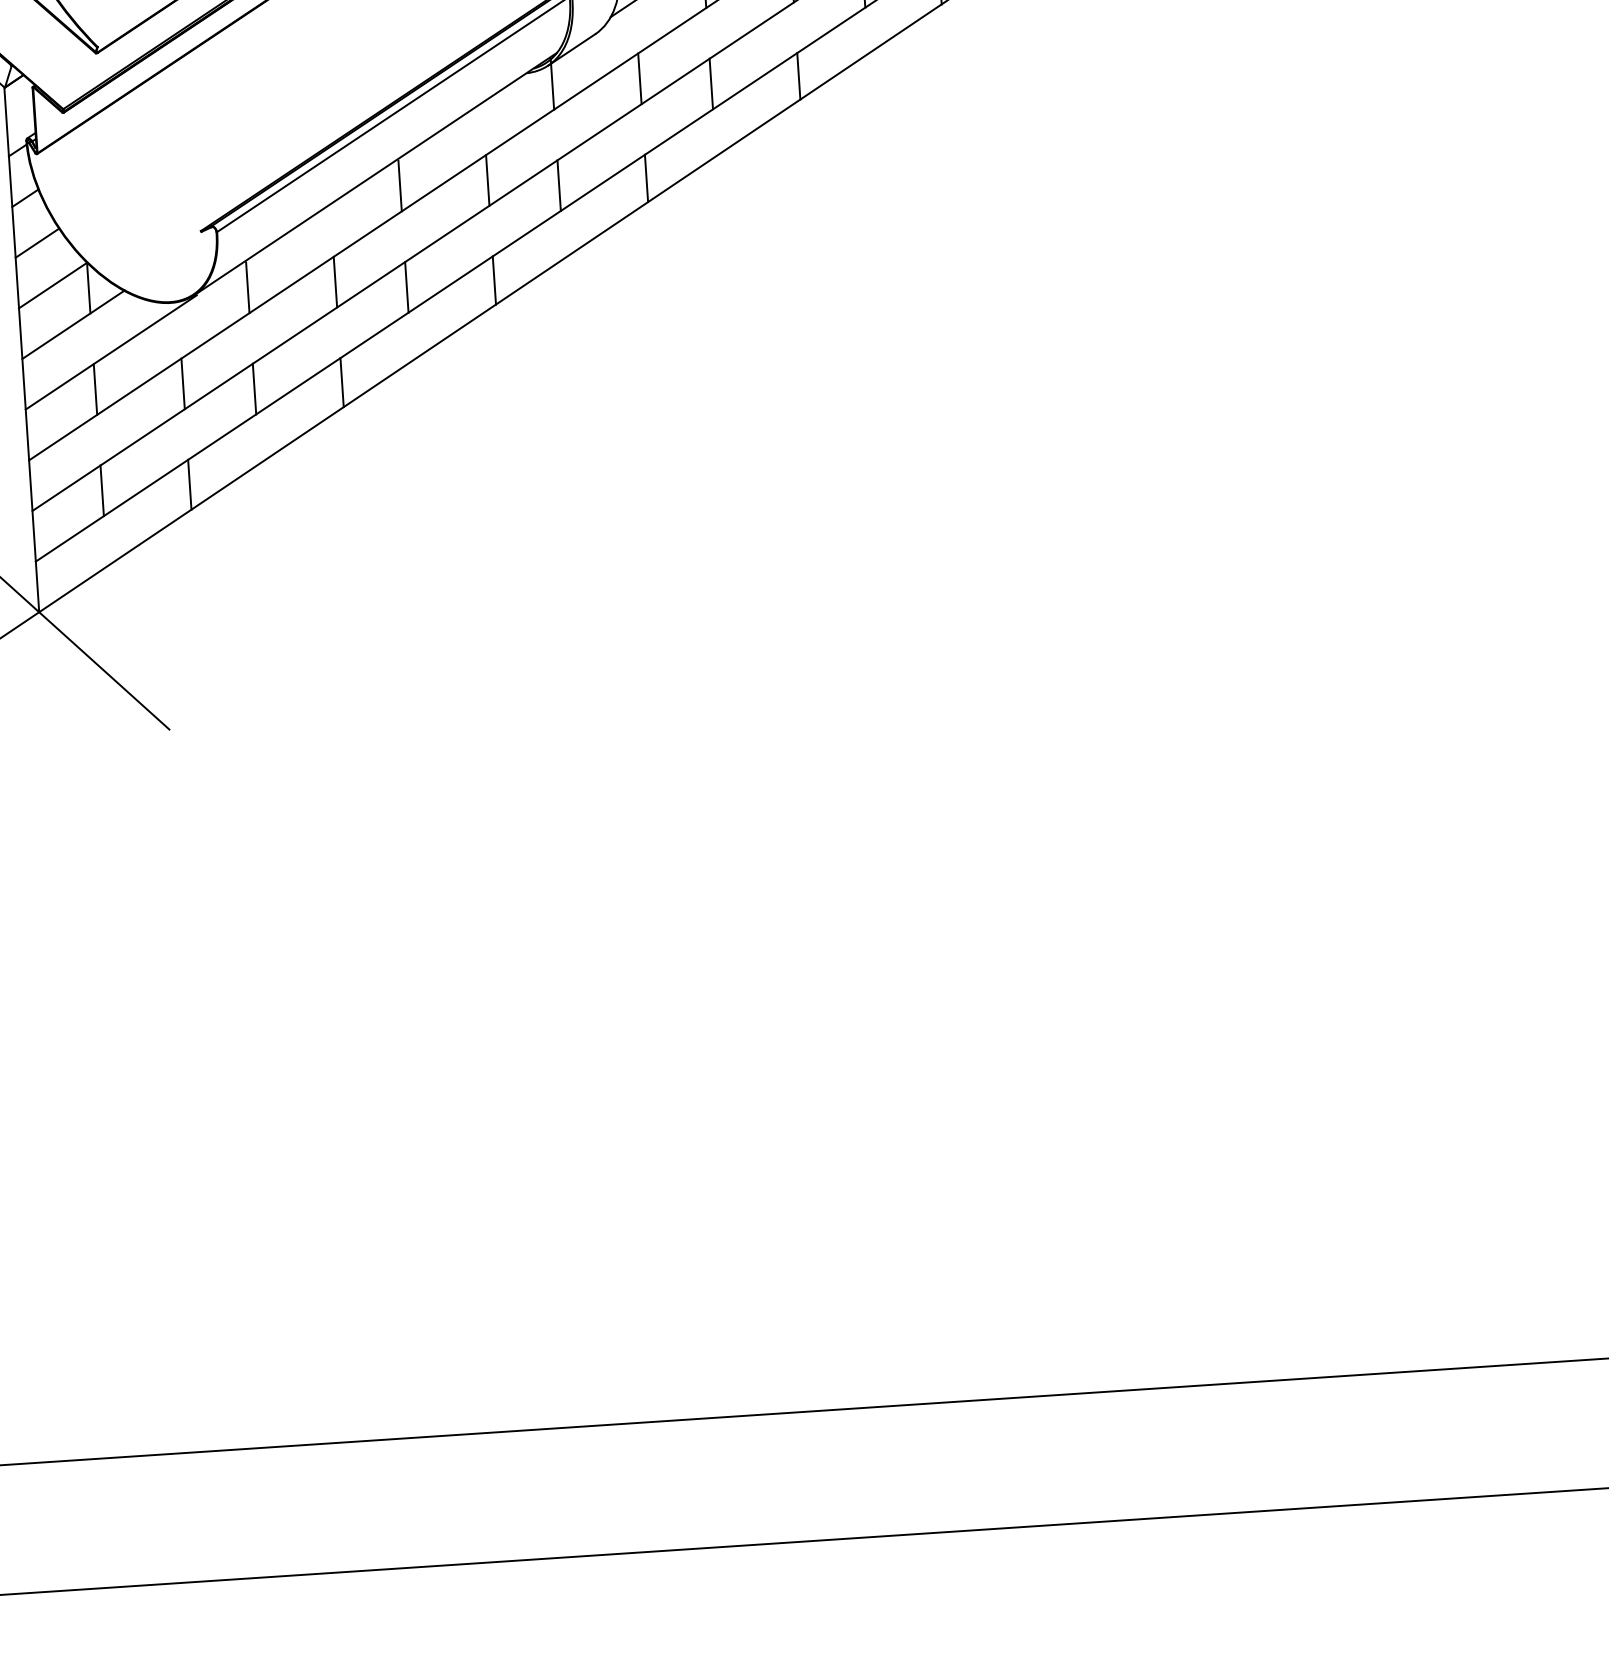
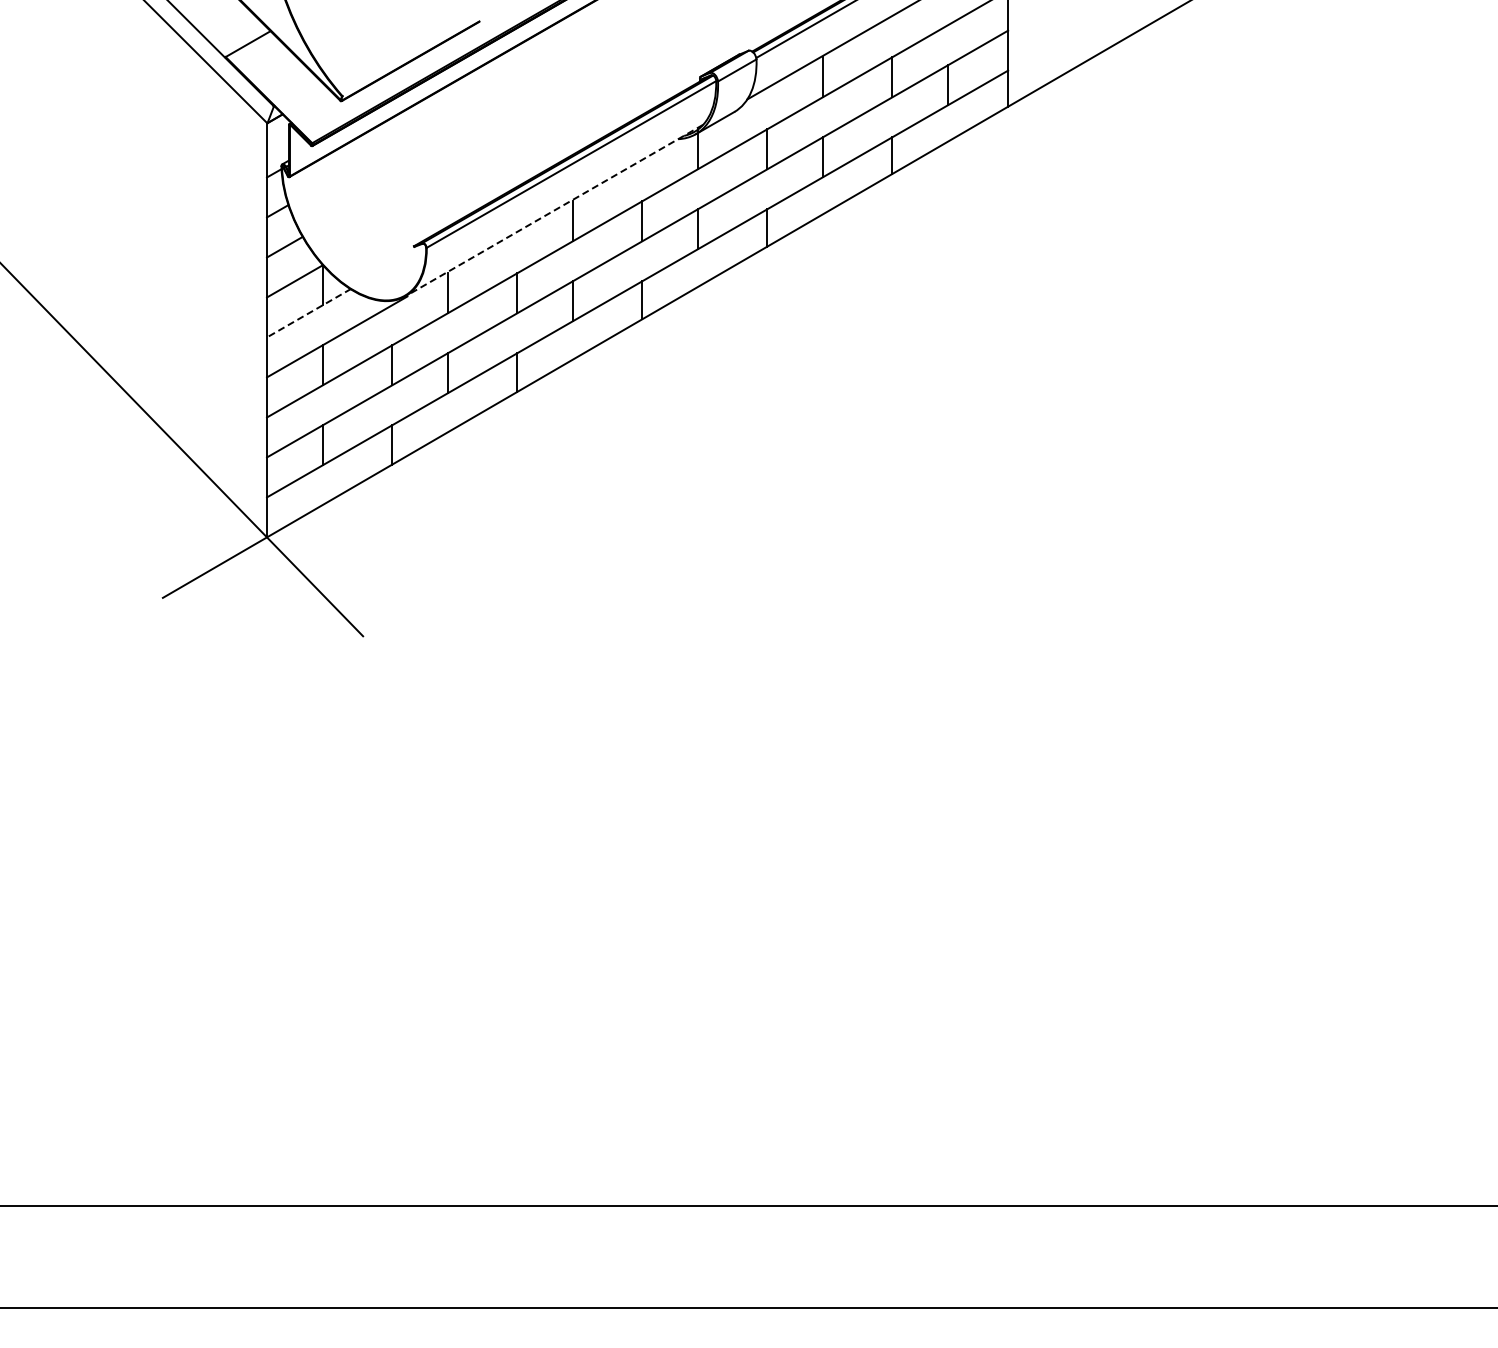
line: (375, 173) -> (554, 210), solid -> dashed
line: (74, 325) -> (309, 313), solid -> dashed

